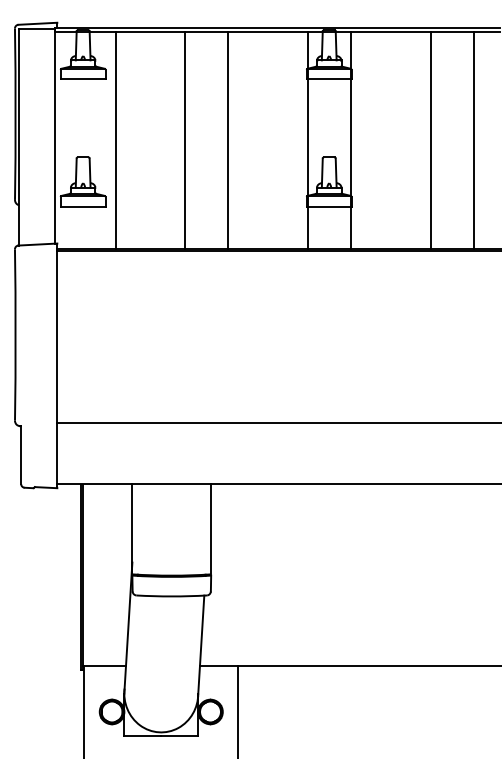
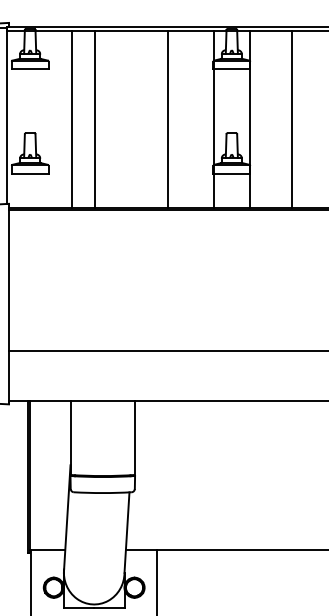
line: (115, 140) -> (71, 119), moved
line: (184, 140) -> (94, 119), moved
line: (227, 140) -> (167, 119), moved
line: (430, 140) -> (291, 119), moved

